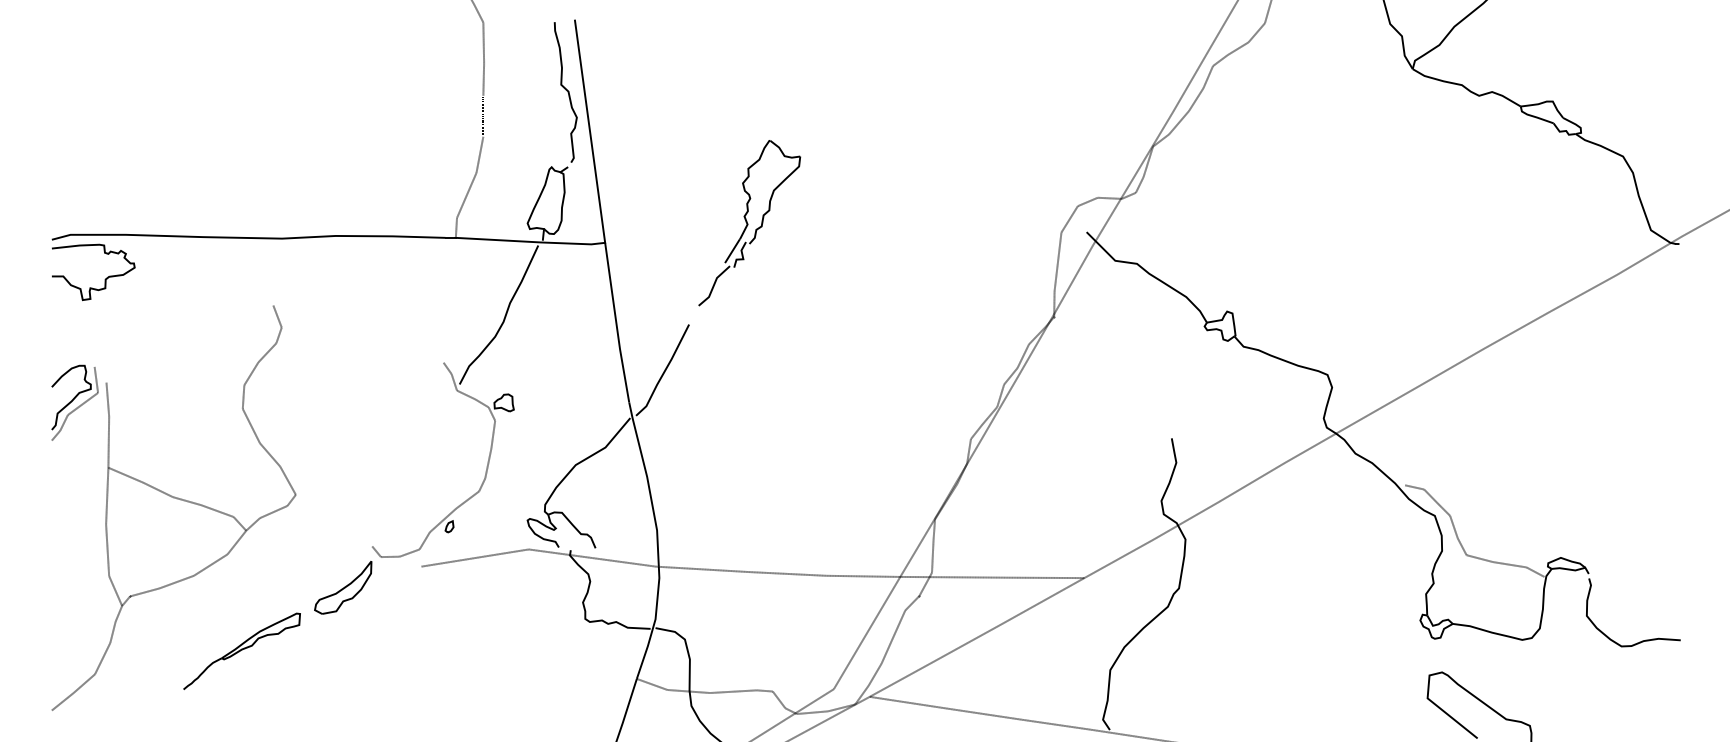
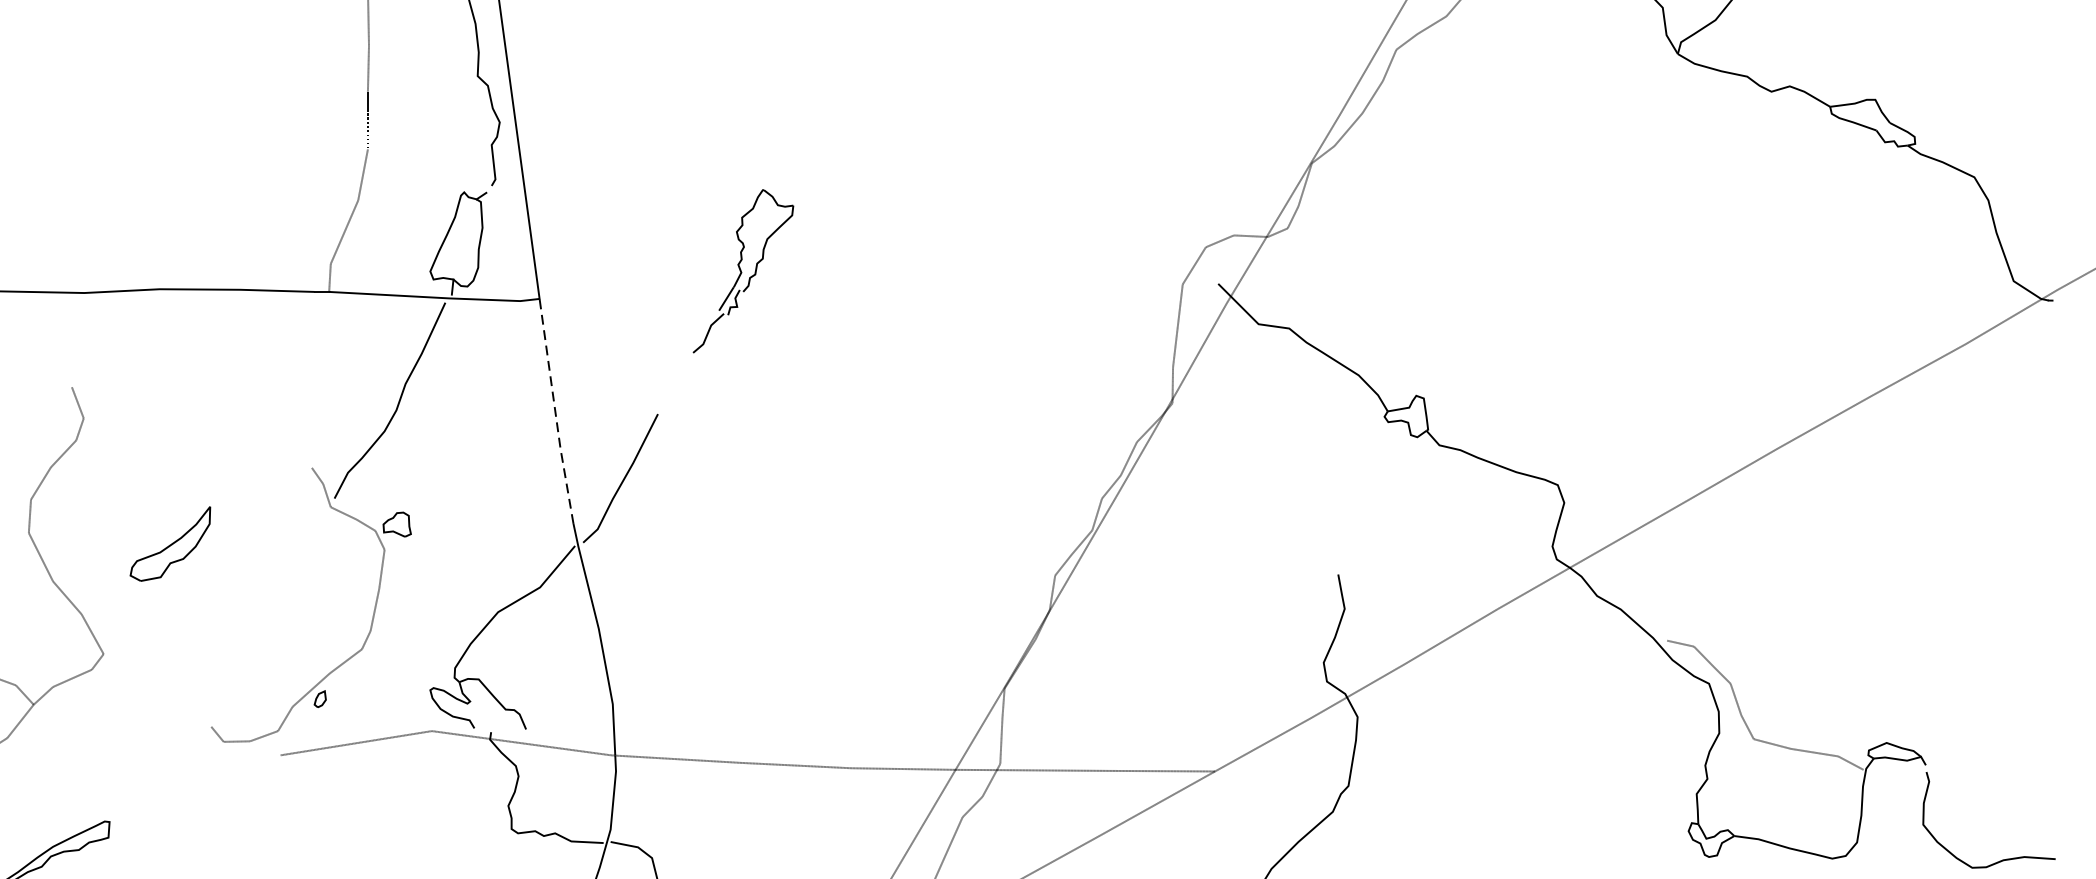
part: (749, 223) -> (743, 271), size x0.7
line: (616, 322) -> (555, 411), solid -> dashed
part: (343, 587) -> (170, 543), moved

